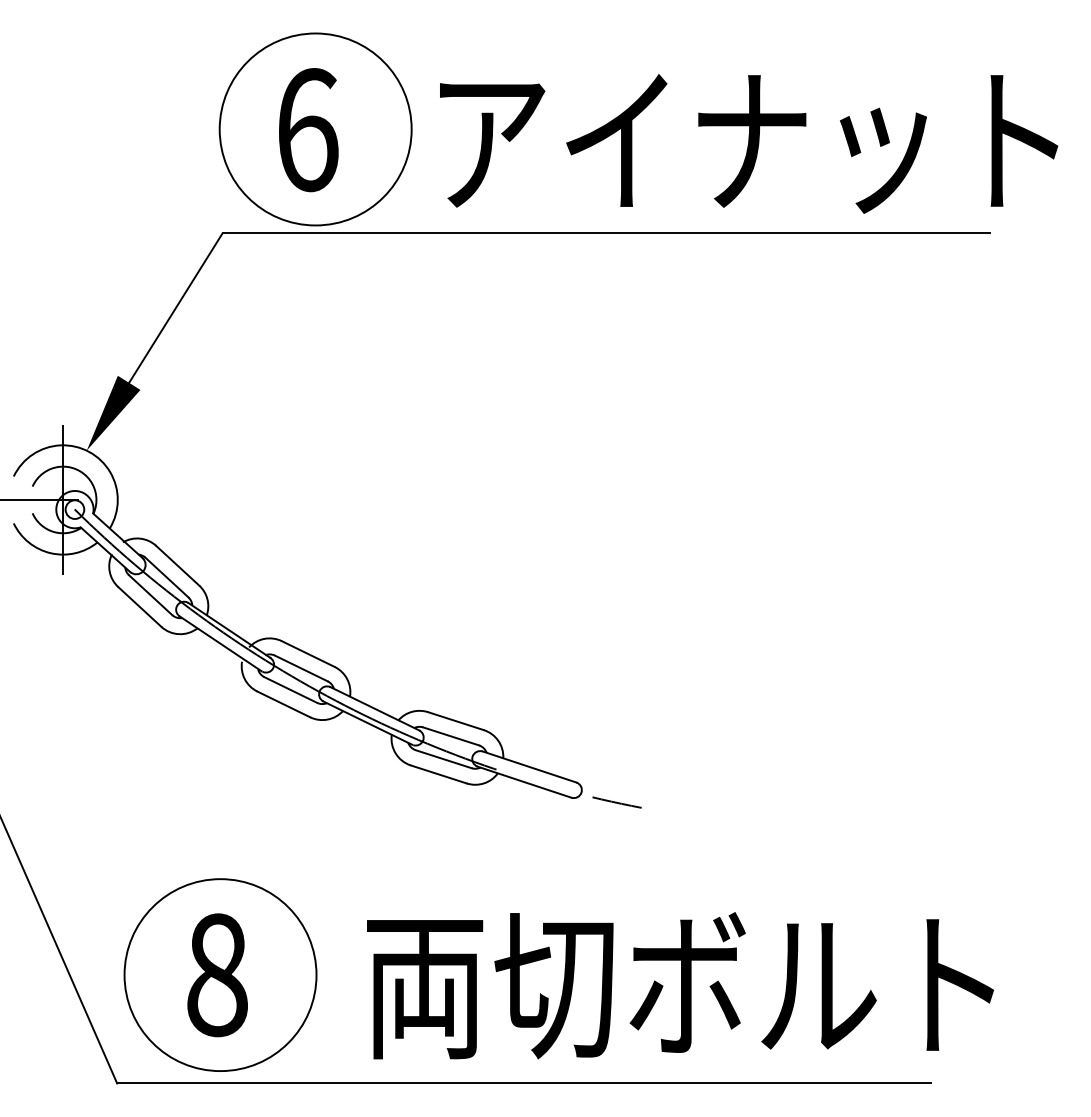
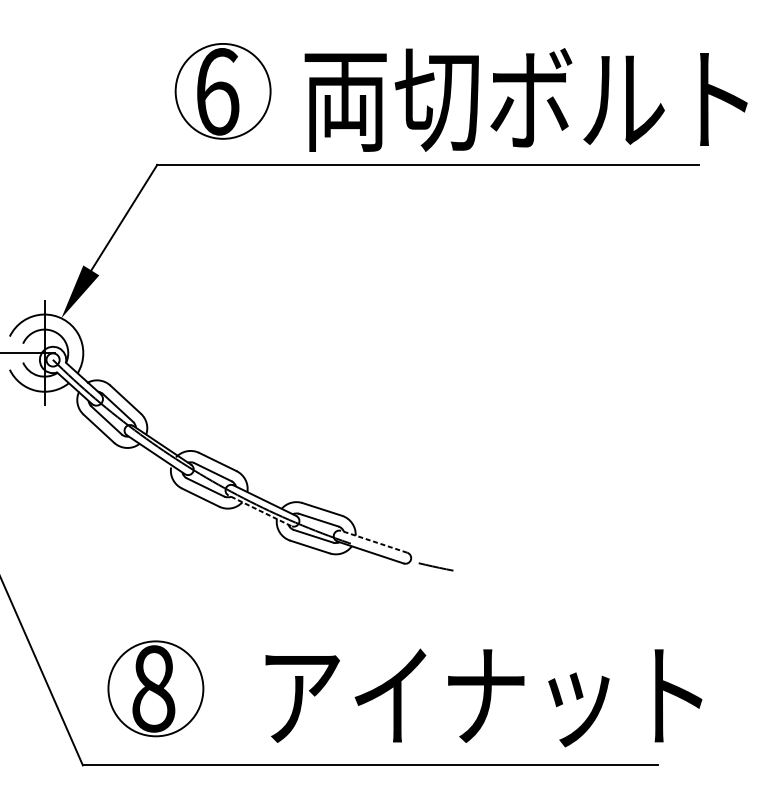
circle: (315, 129) -> (223, 91), size x0.7
text: (685, 141) -> (484, 99), アイナット -> 両切ボルト
line: (367, 722) -> (259, 510), solid -> dashed
line: (529, 766) -> (374, 541), solid -> dashed
circle: (220, 975) -> (155, 689), size x0.7
text: (621, 985) -> (439, 696), 両切ボルト -> アイナット

